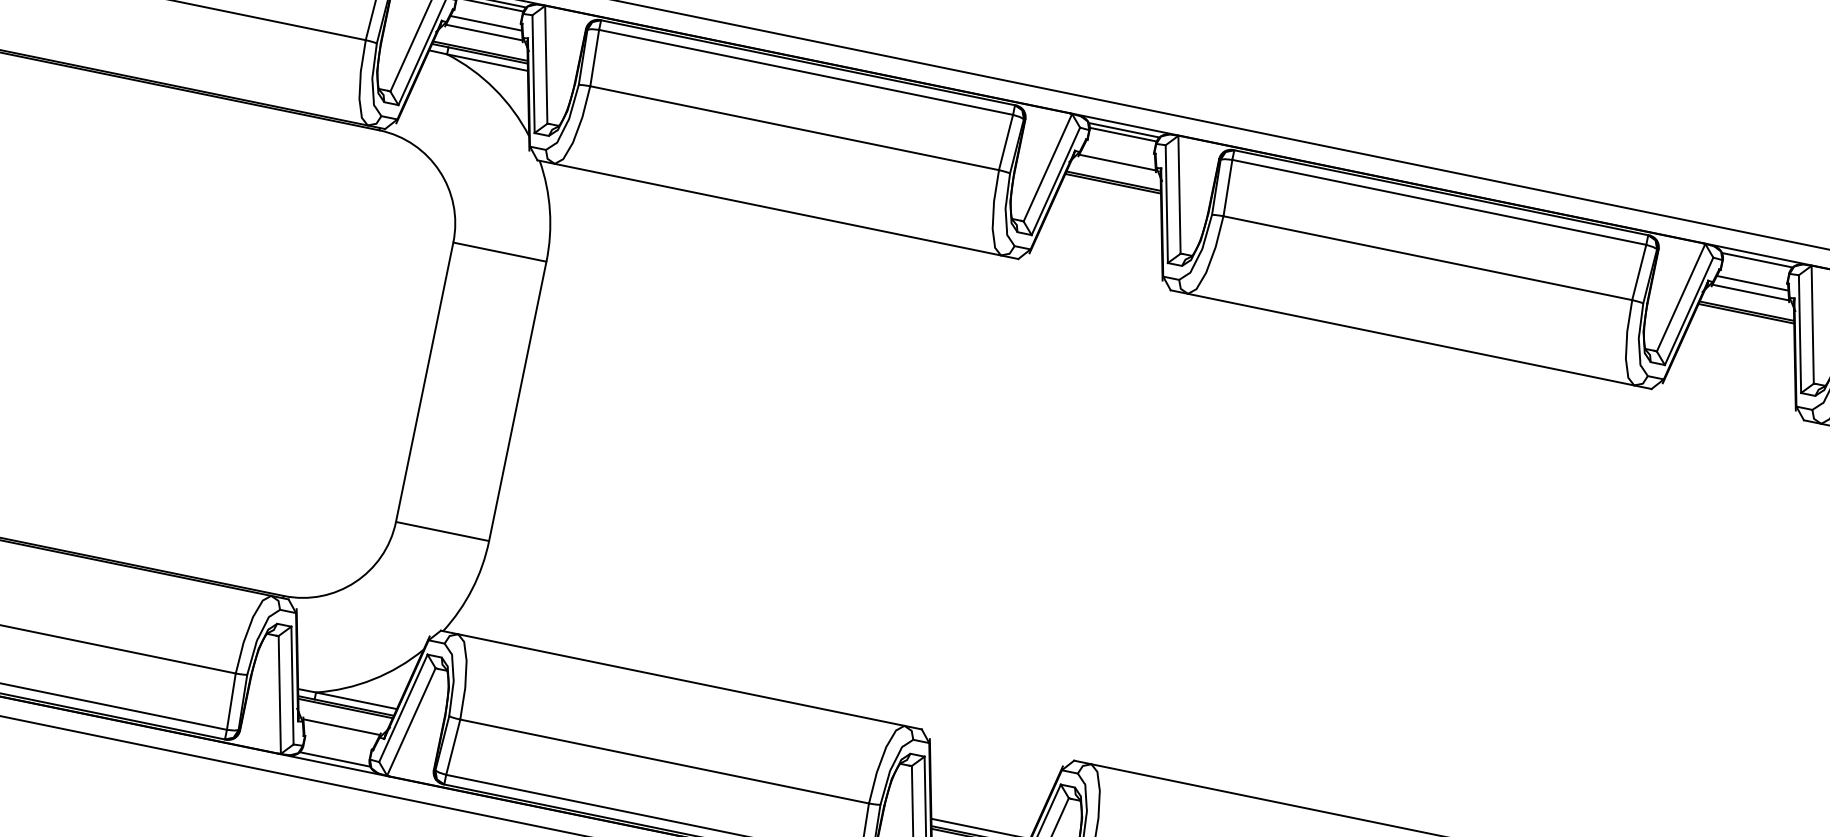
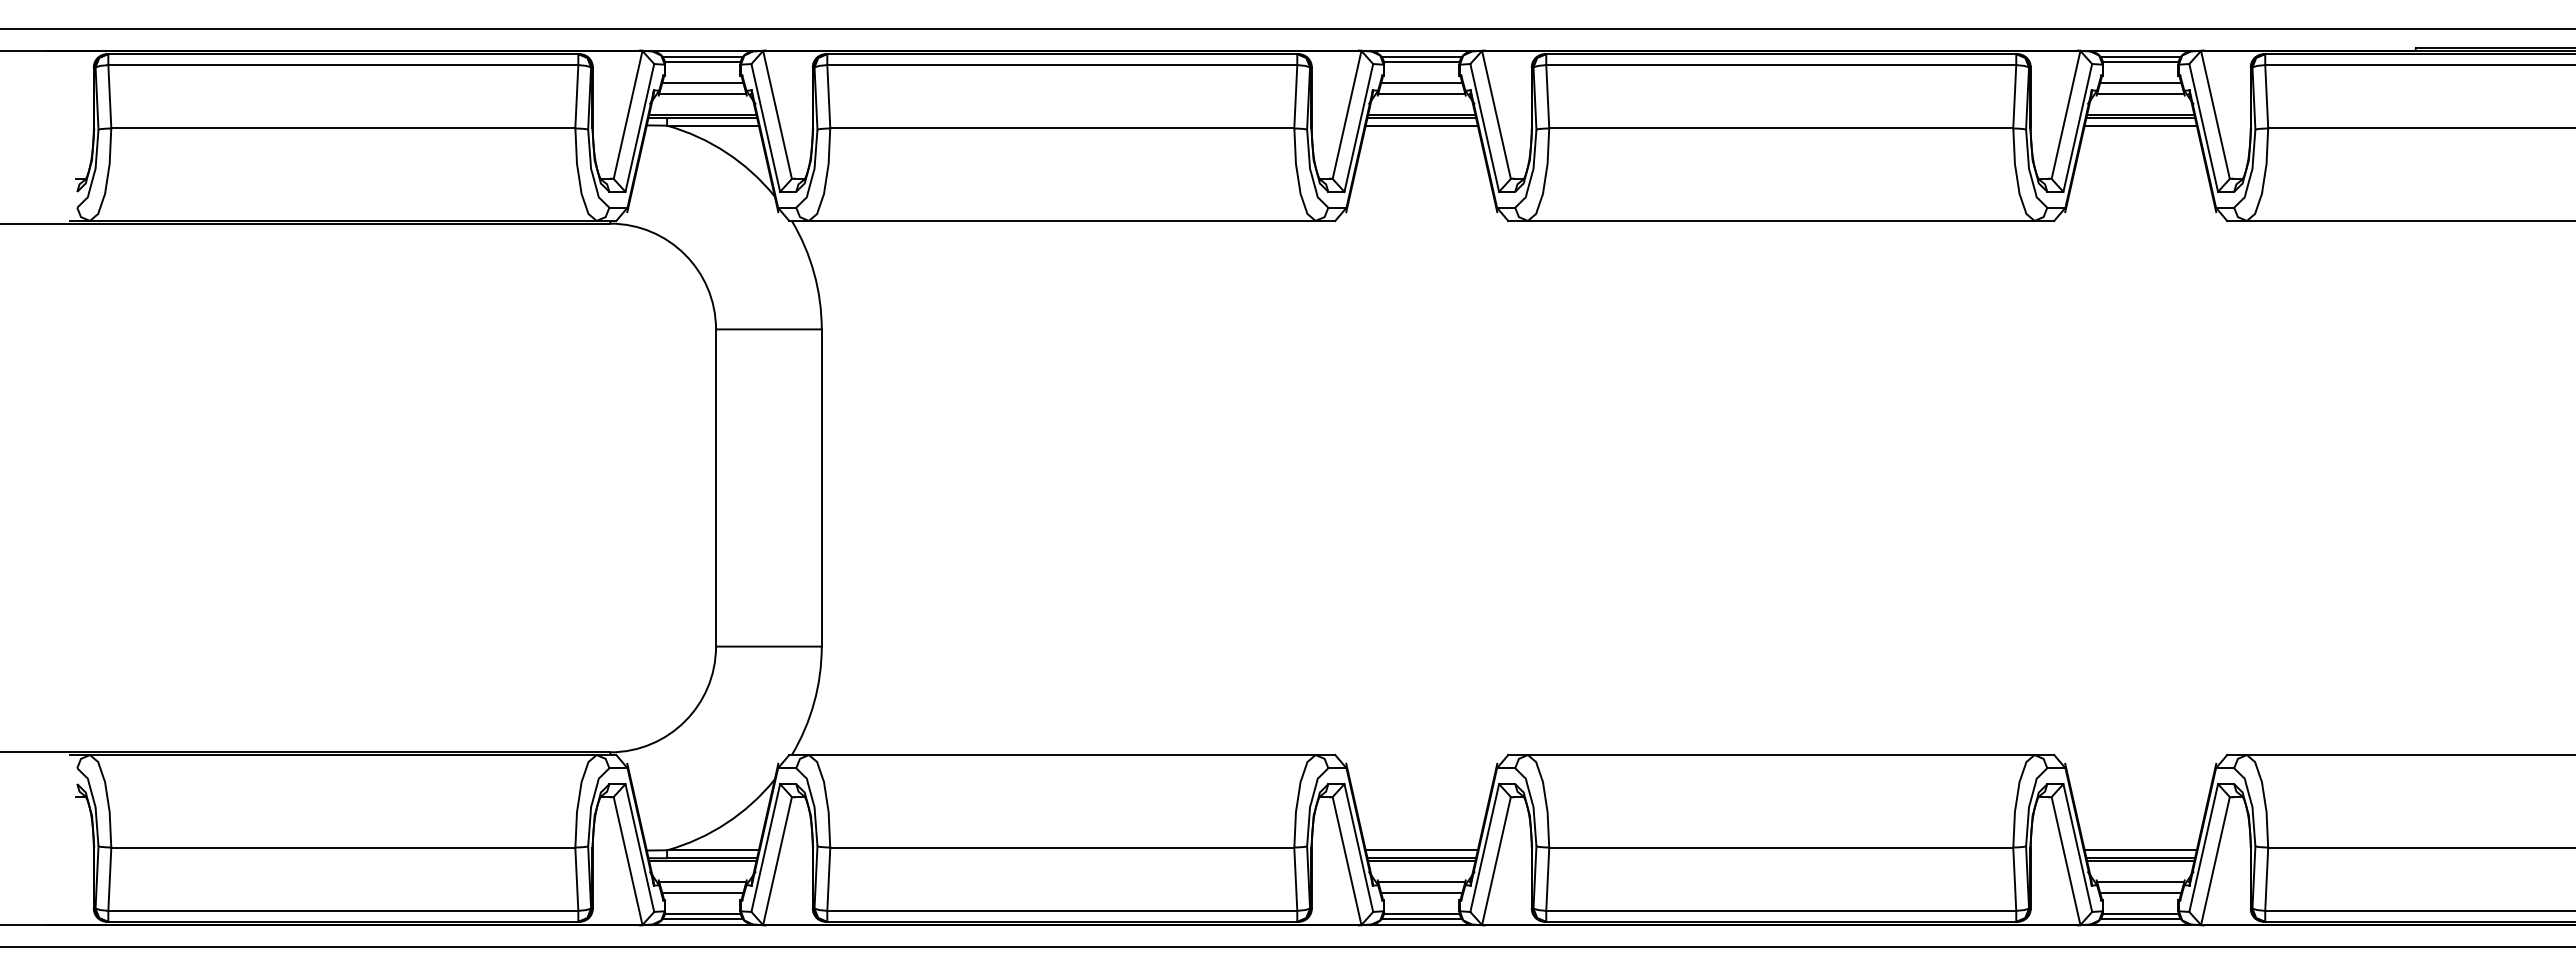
line: (1119, 153) -> (1421, 83), added
line: (1111, 190) -> (1421, 125), added
line: (1756, 265) -> (2140, 62), added
line: (1744, 320) -> (2140, 125), added
line: (339, 736) -> (702, 892), added
line: (335, 754) -> (702, 913), added

